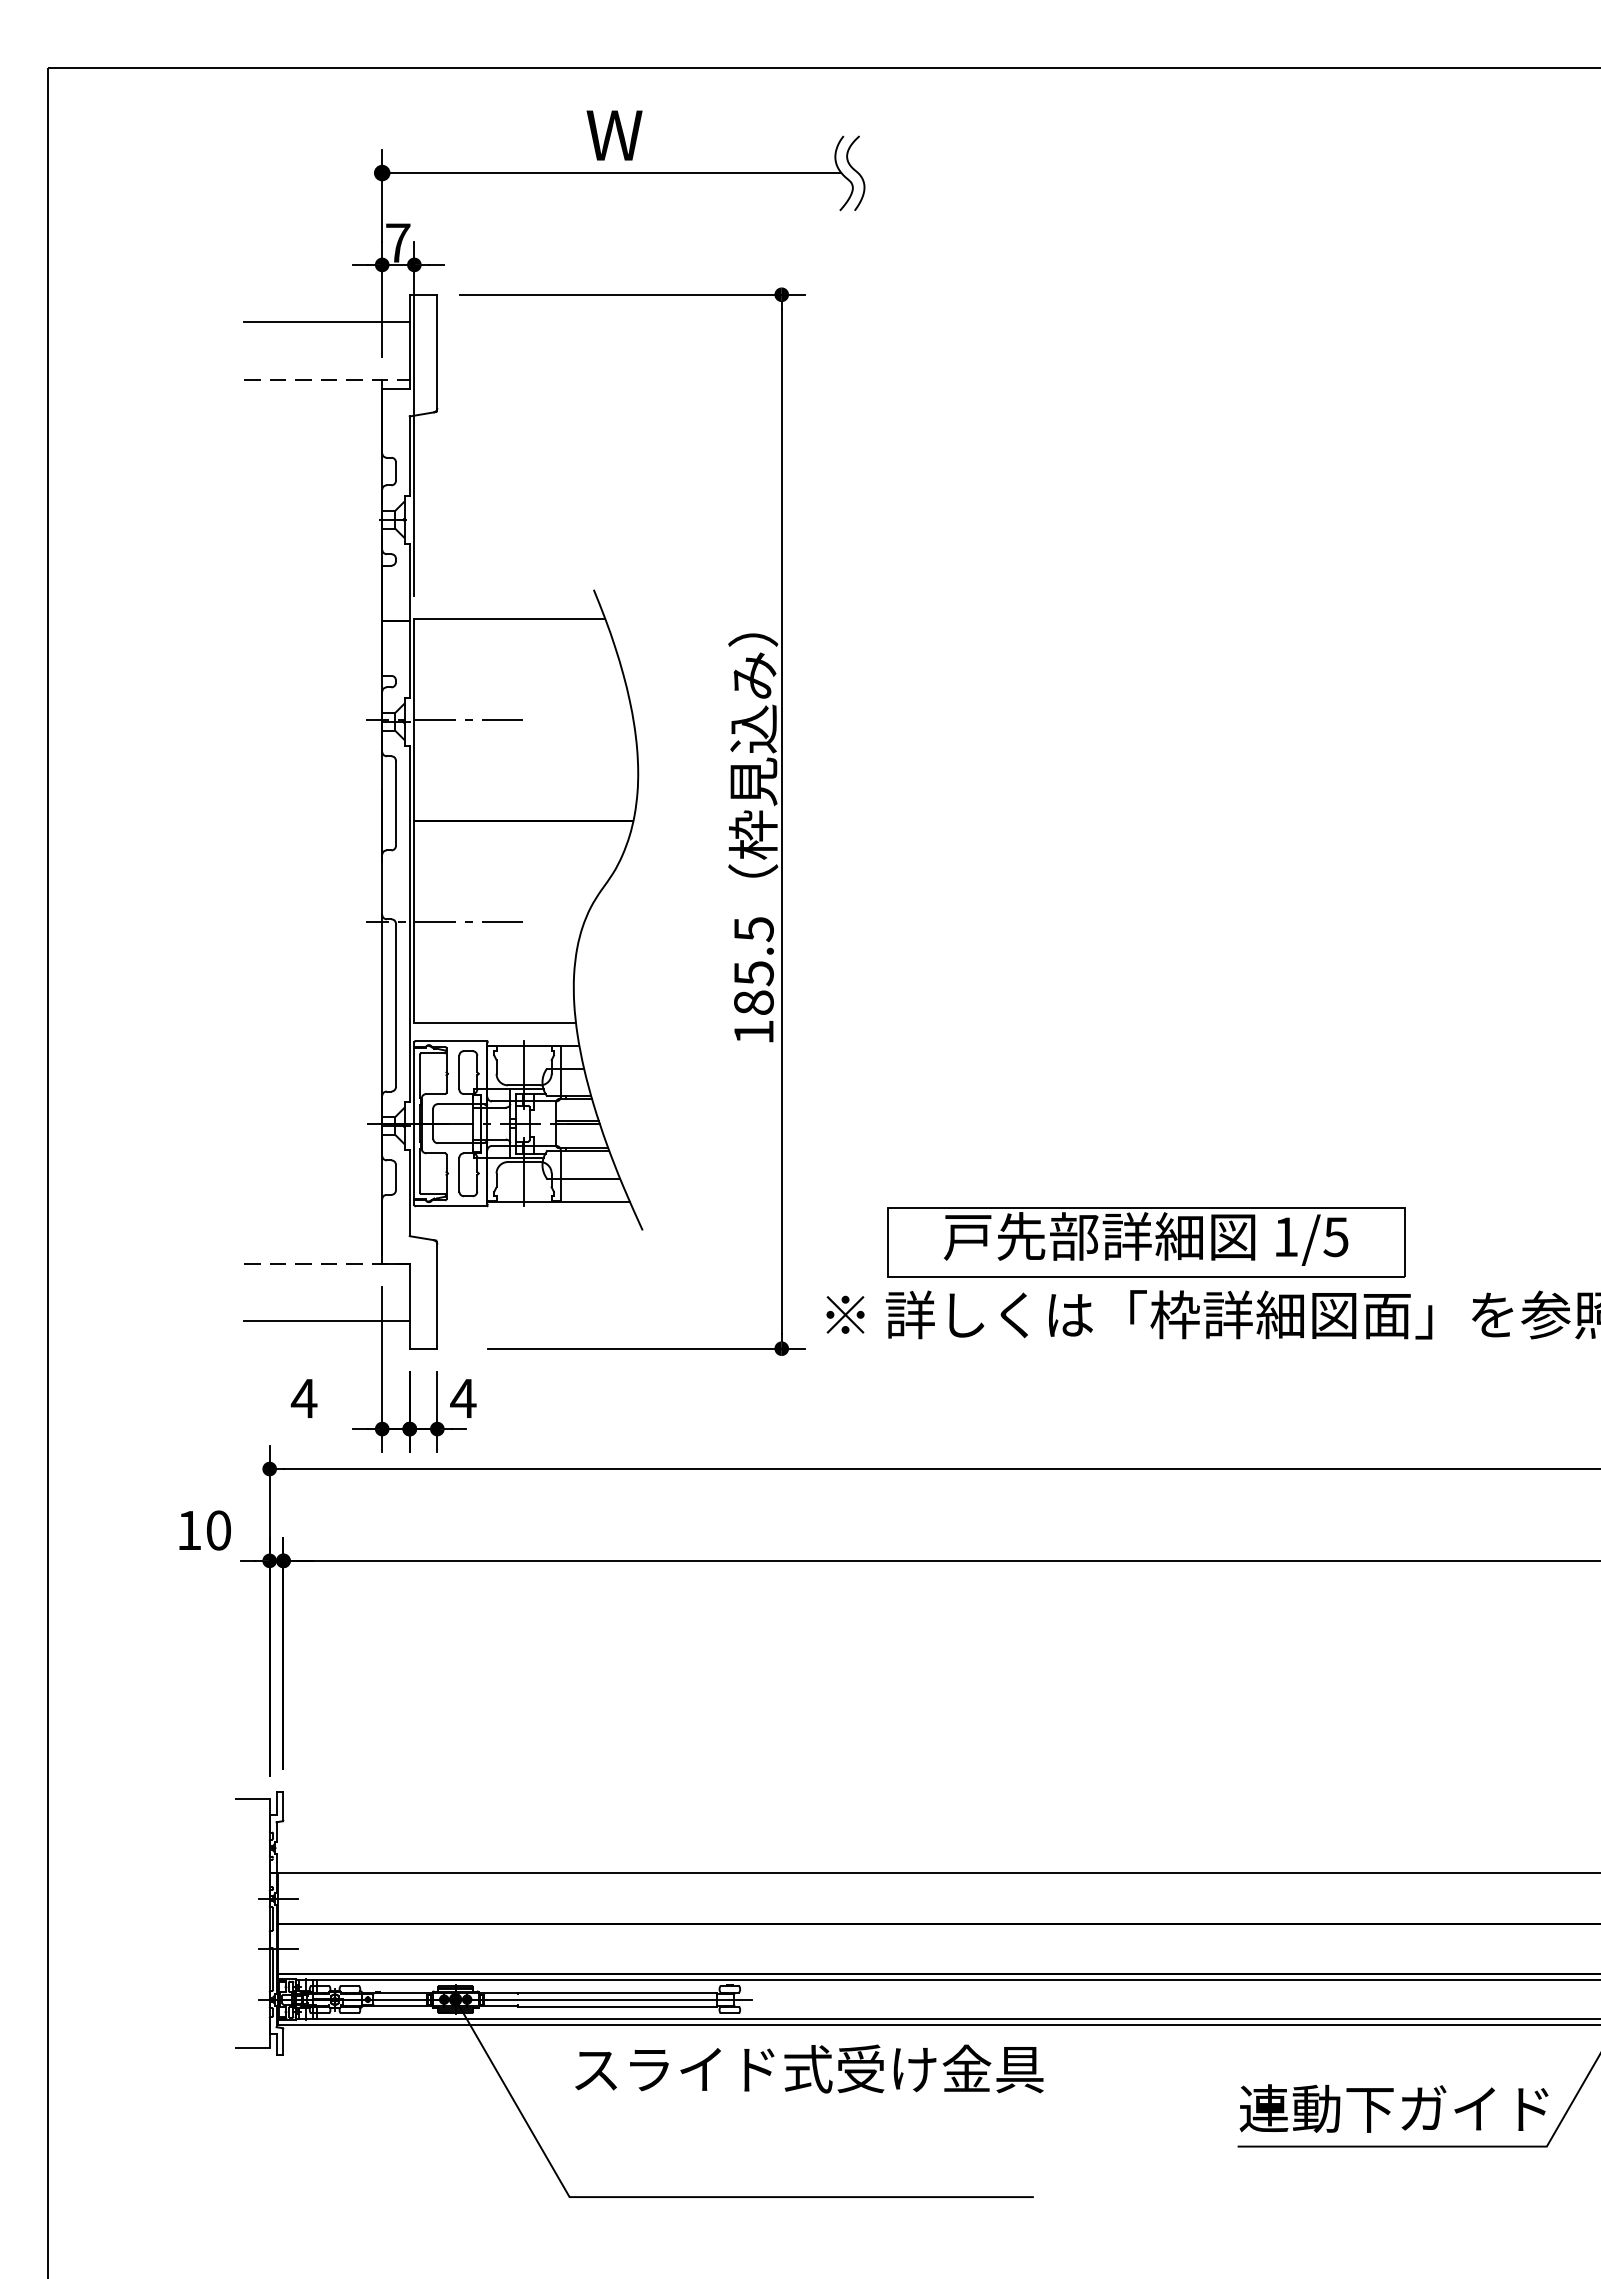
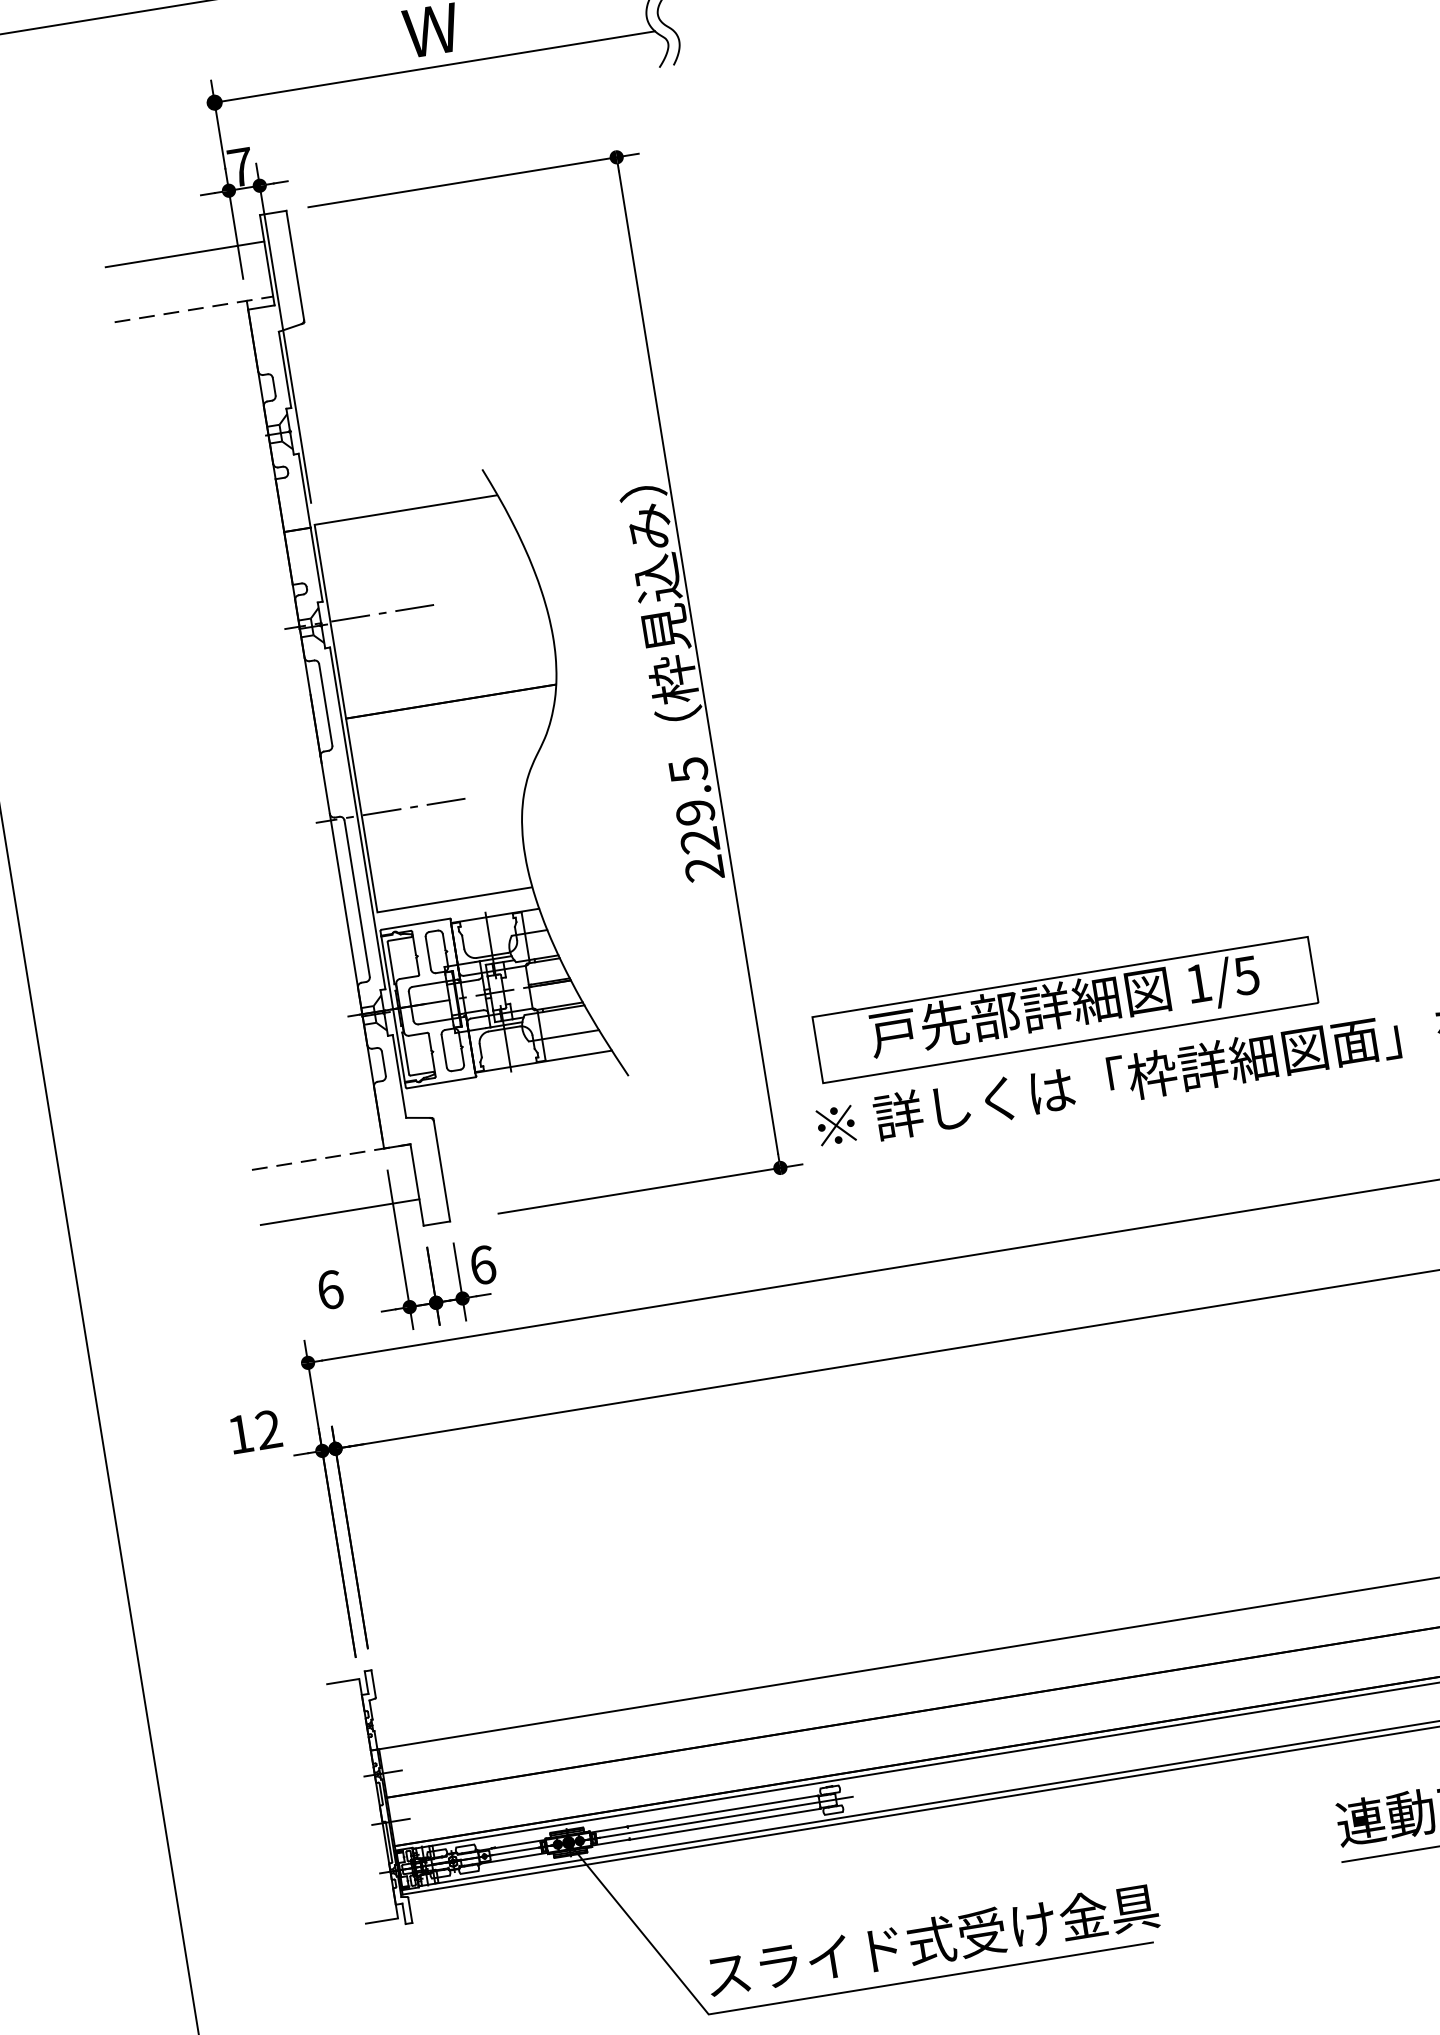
text: (753, 1002) -> (699, 840), 185.5 -> 229.5
part: (1146, 1242) -> (1065, 1010), moved
text: (303, 1398) -> (329, 1289), 4 -> 6
text: (463, 1398) -> (482, 1265), 4 -> 6
text: (218, 1530) -> (268, 1429), 10 -> 12
text: (809, 2068) -> (932, 1940), moved

